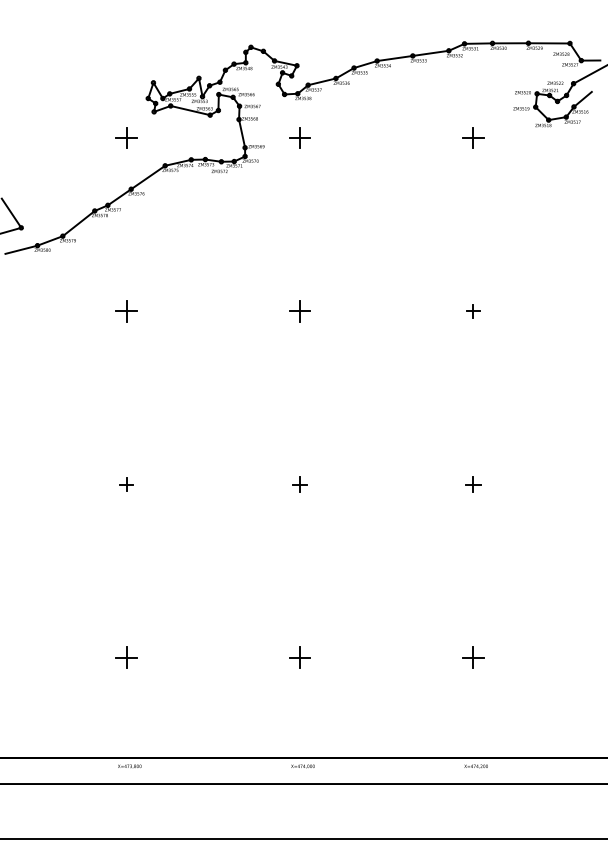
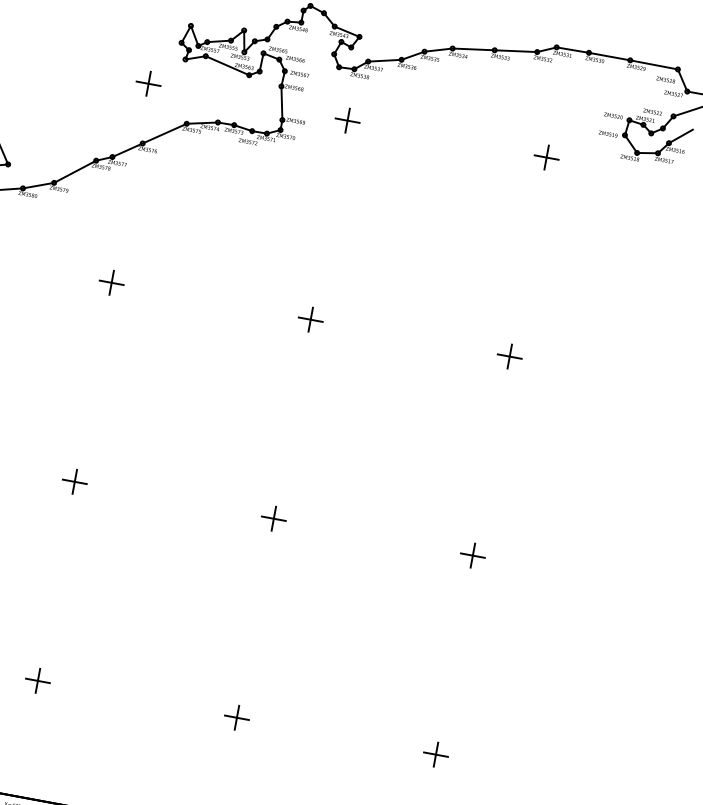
part: (473, 311) -> (509, 356), size x1.67
part: (126, 484) -> (74, 481), size x1.67
part: (299, 484) -> (273, 518), size x1.43
part: (473, 484) -> (473, 555), size x1.43

